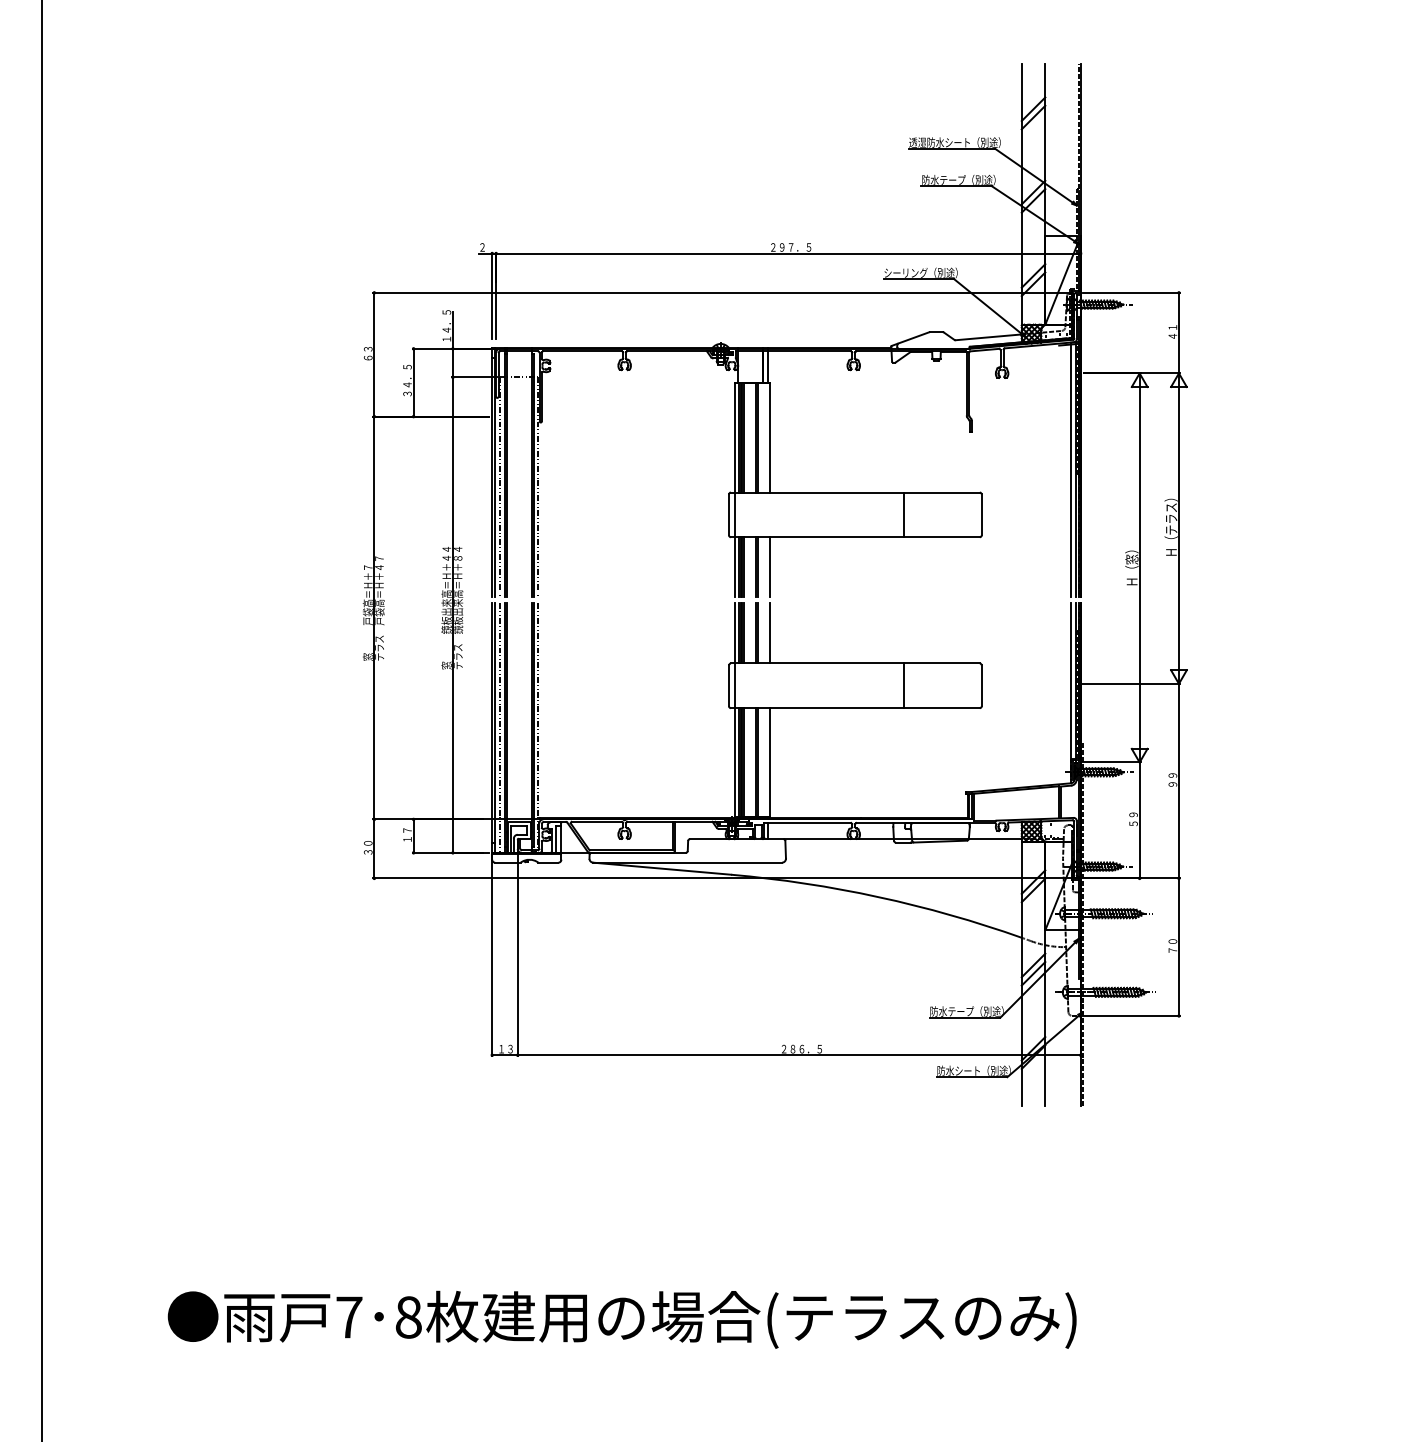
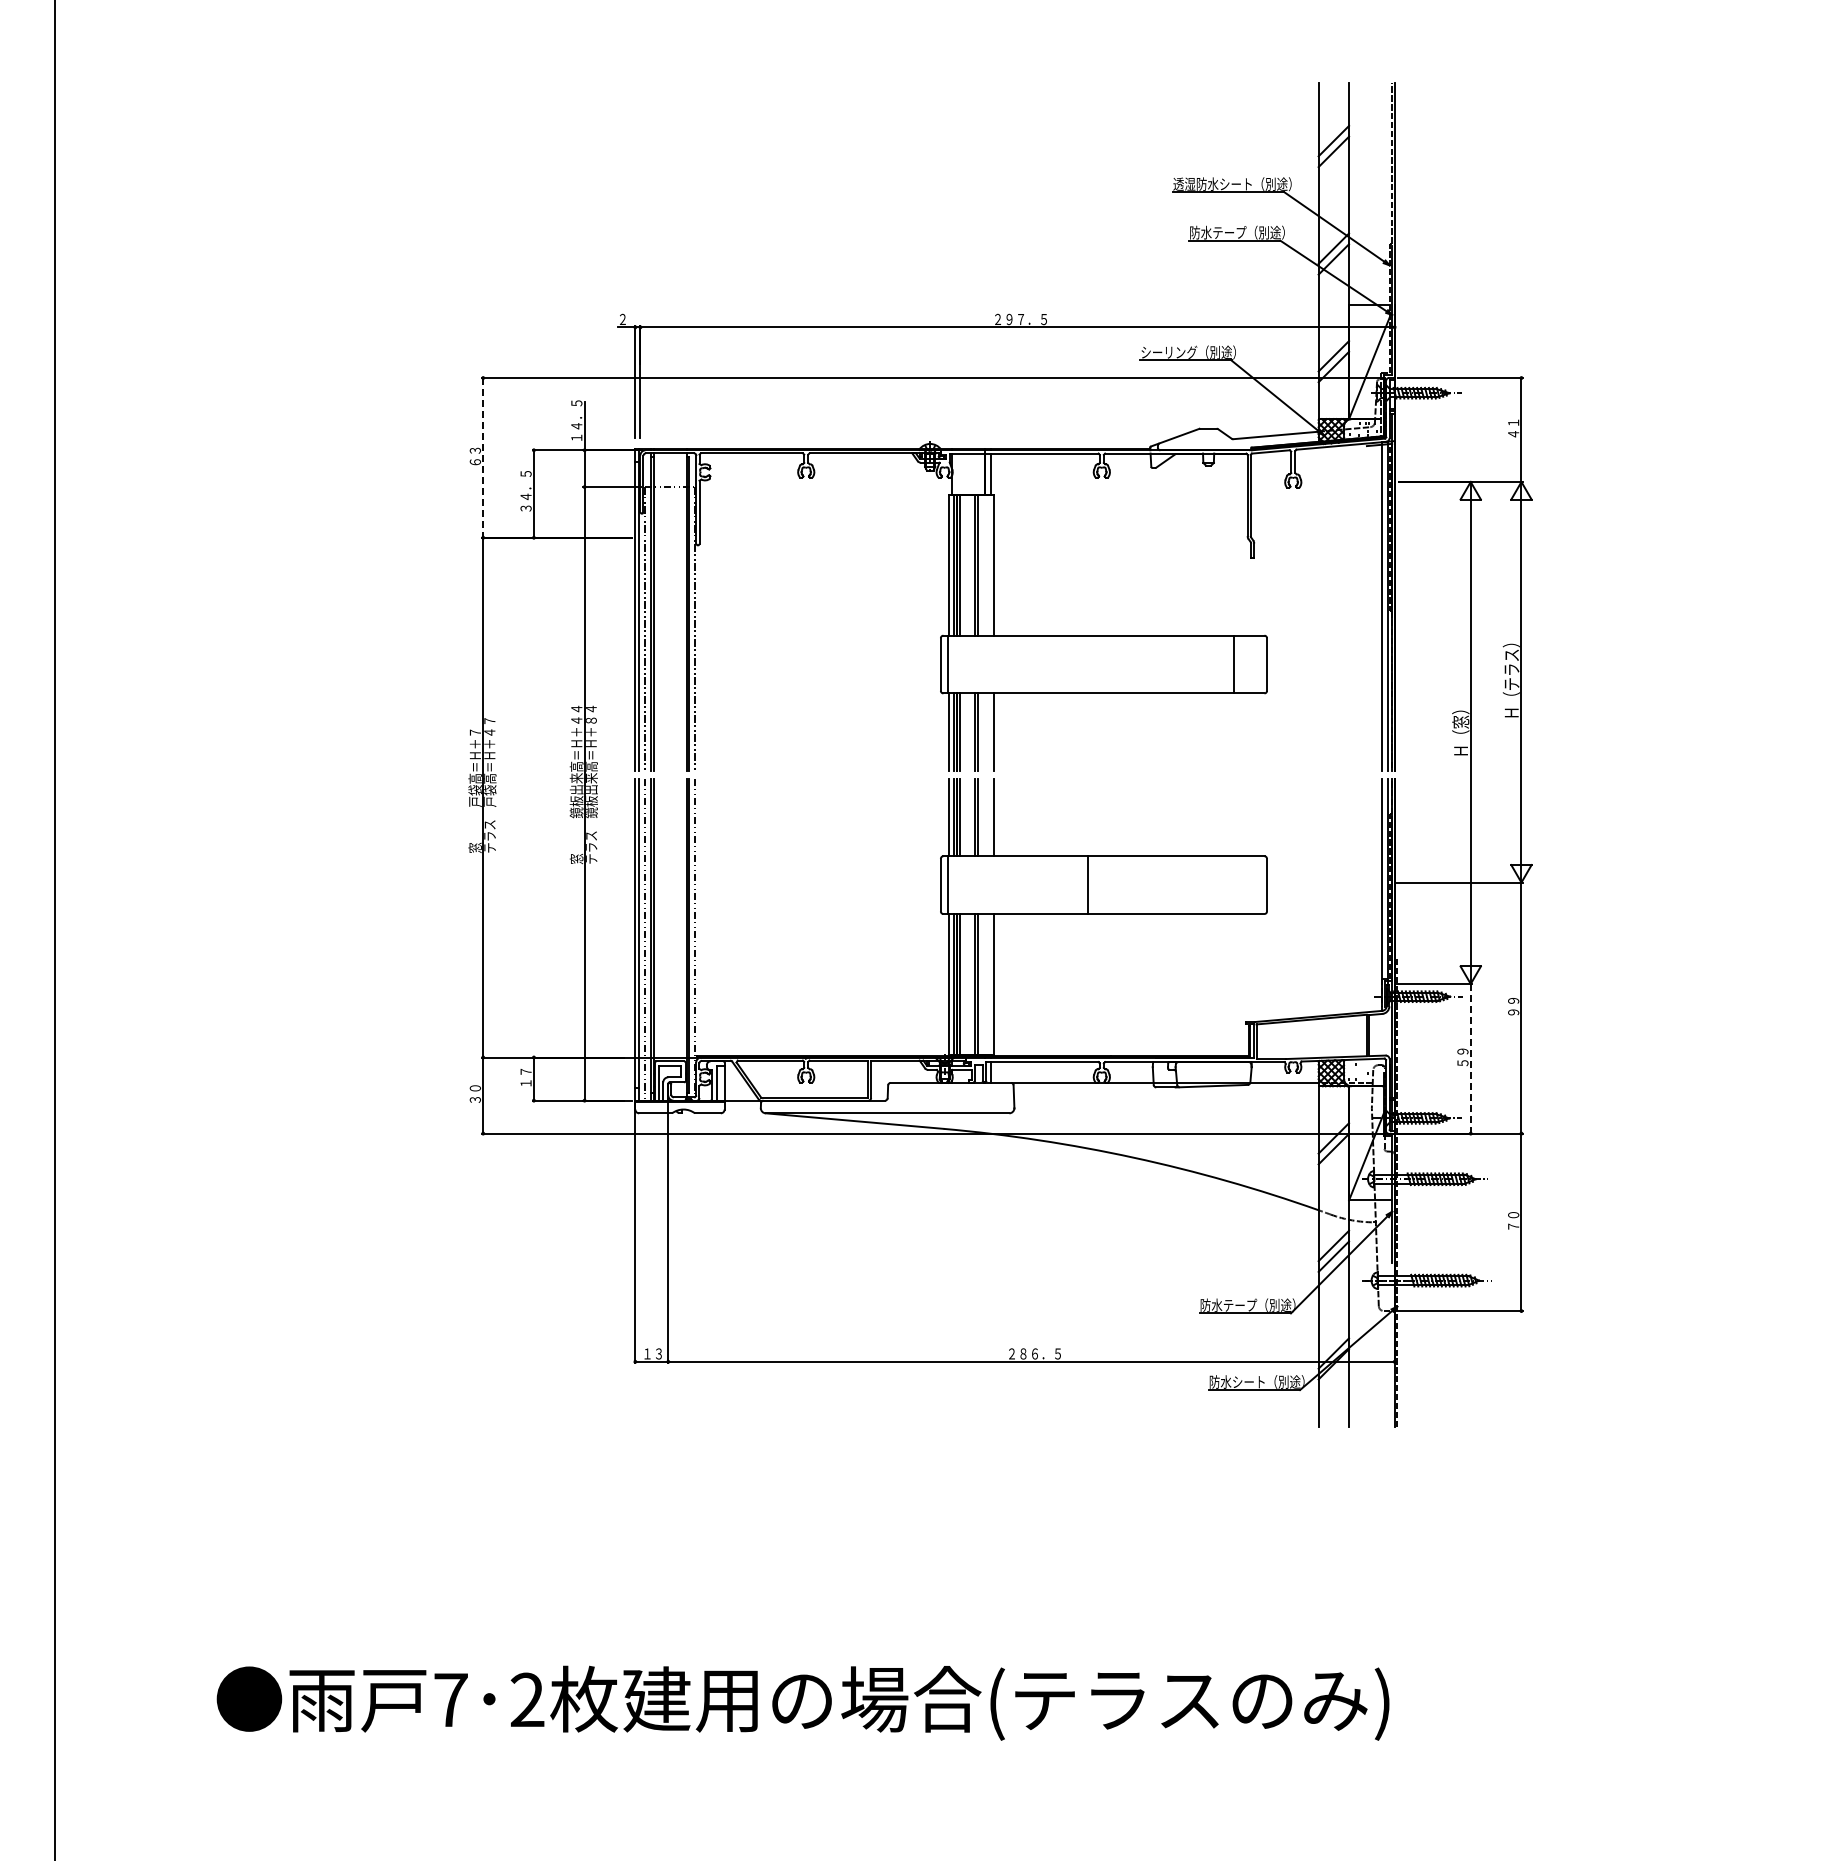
line: (374, 354) -> (483, 457), solid -> dashed
line: (903, 514) -> (1233, 664), moved
line: (903, 685) -> (1087, 884), moved
line: (1139, 820) -> (1470, 1058), solid -> dashed
text: (408, 1316) -> (527, 1699), 8 -> 2

